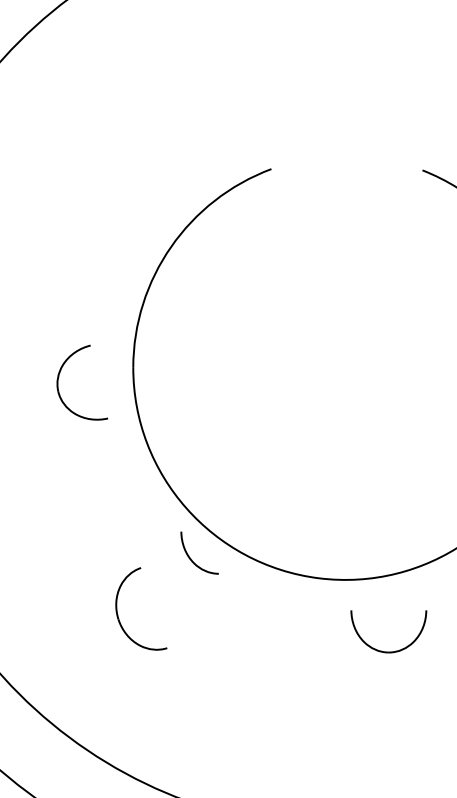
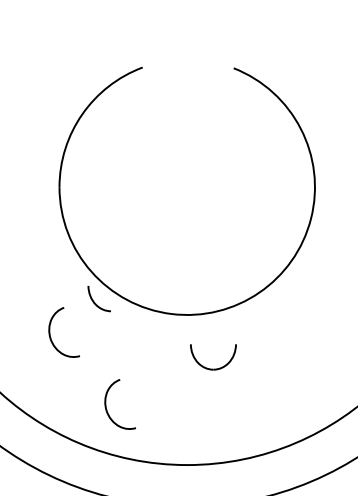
part: (60, 378) -> (15, 193), removed
part: (388, 650) -> (213, 368), moved
part: (212, 736) -> (107, 409), added

